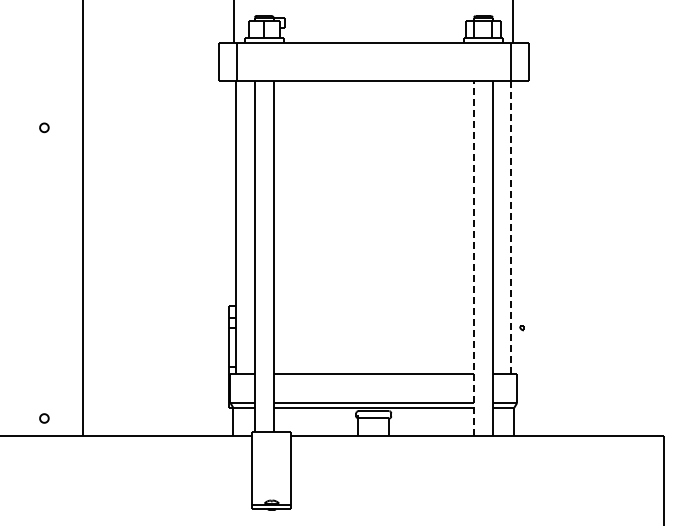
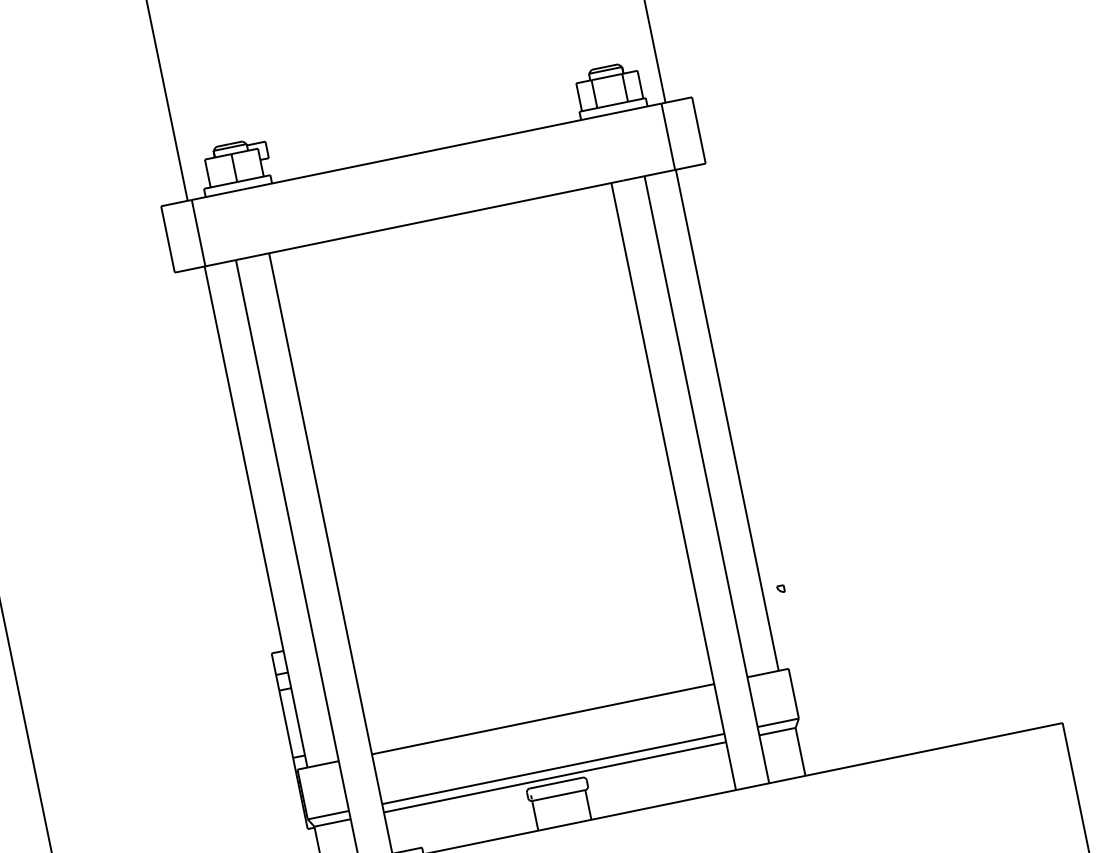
line: (511, 228) -> (727, 421), dashed -> solid
line: (473, 258) -> (673, 486), dashed -> solid

